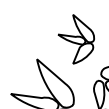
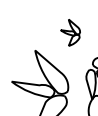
part: (76, 39) -> (70, 32), size x0.6

